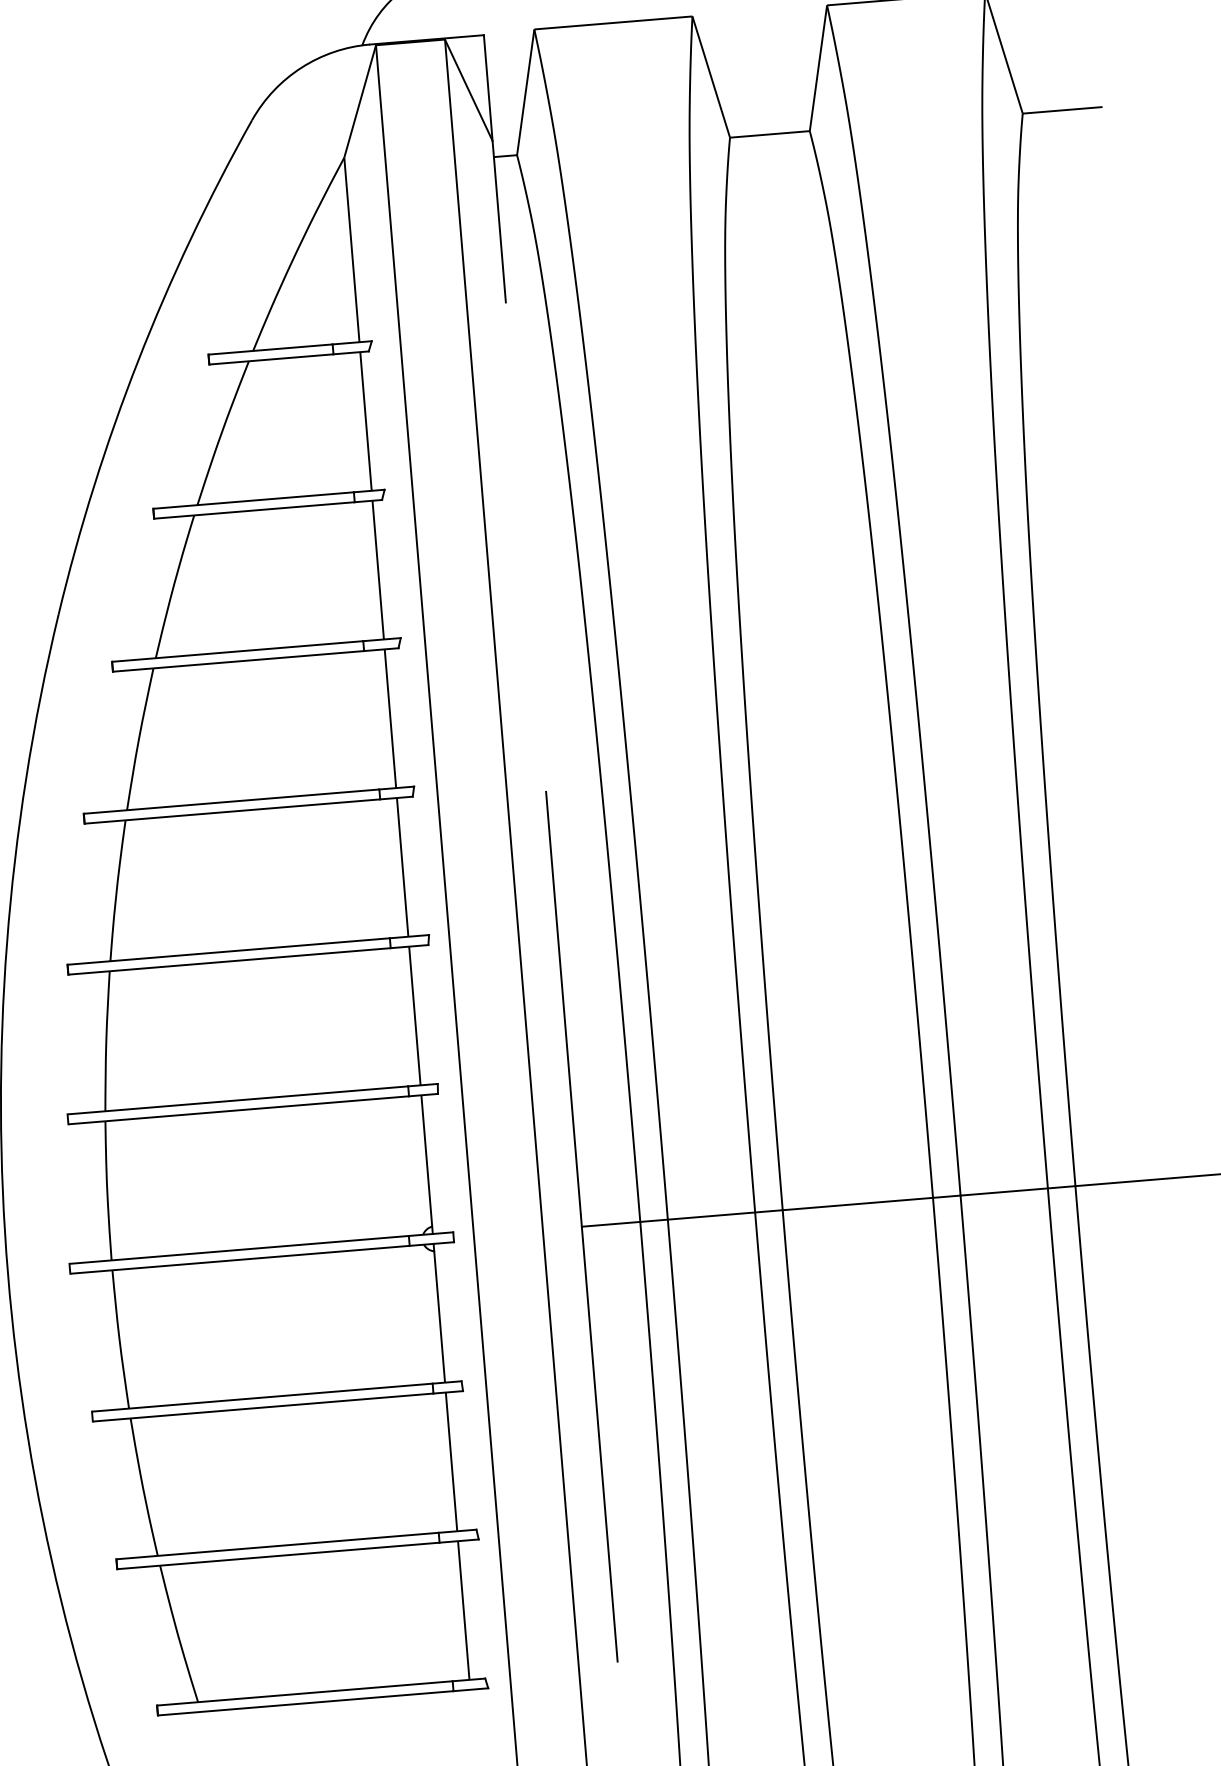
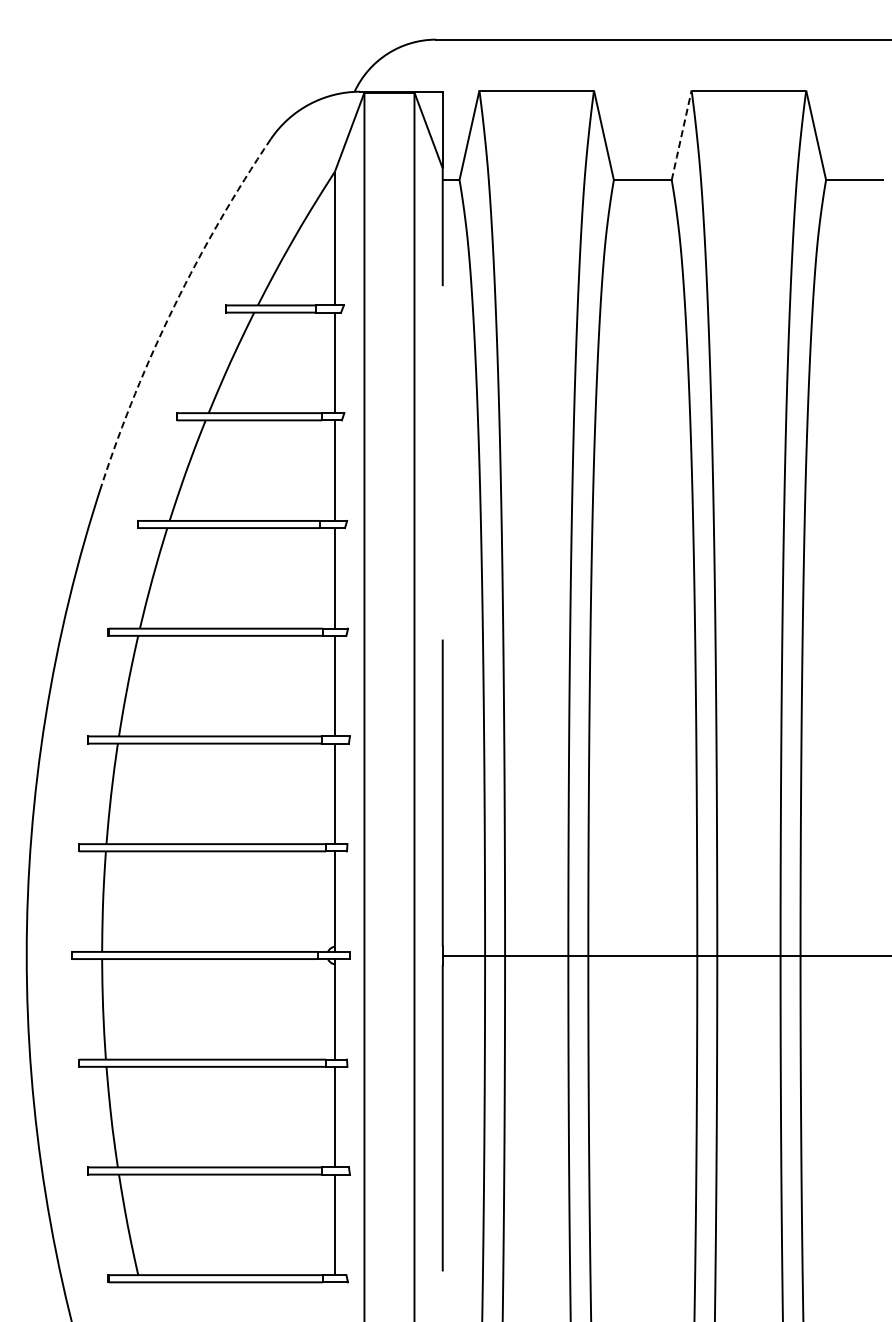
line: (818, 68) -> (681, 135), solid -> dashed
arc: (138, 360) -> (174, 305), solid -> dashed

